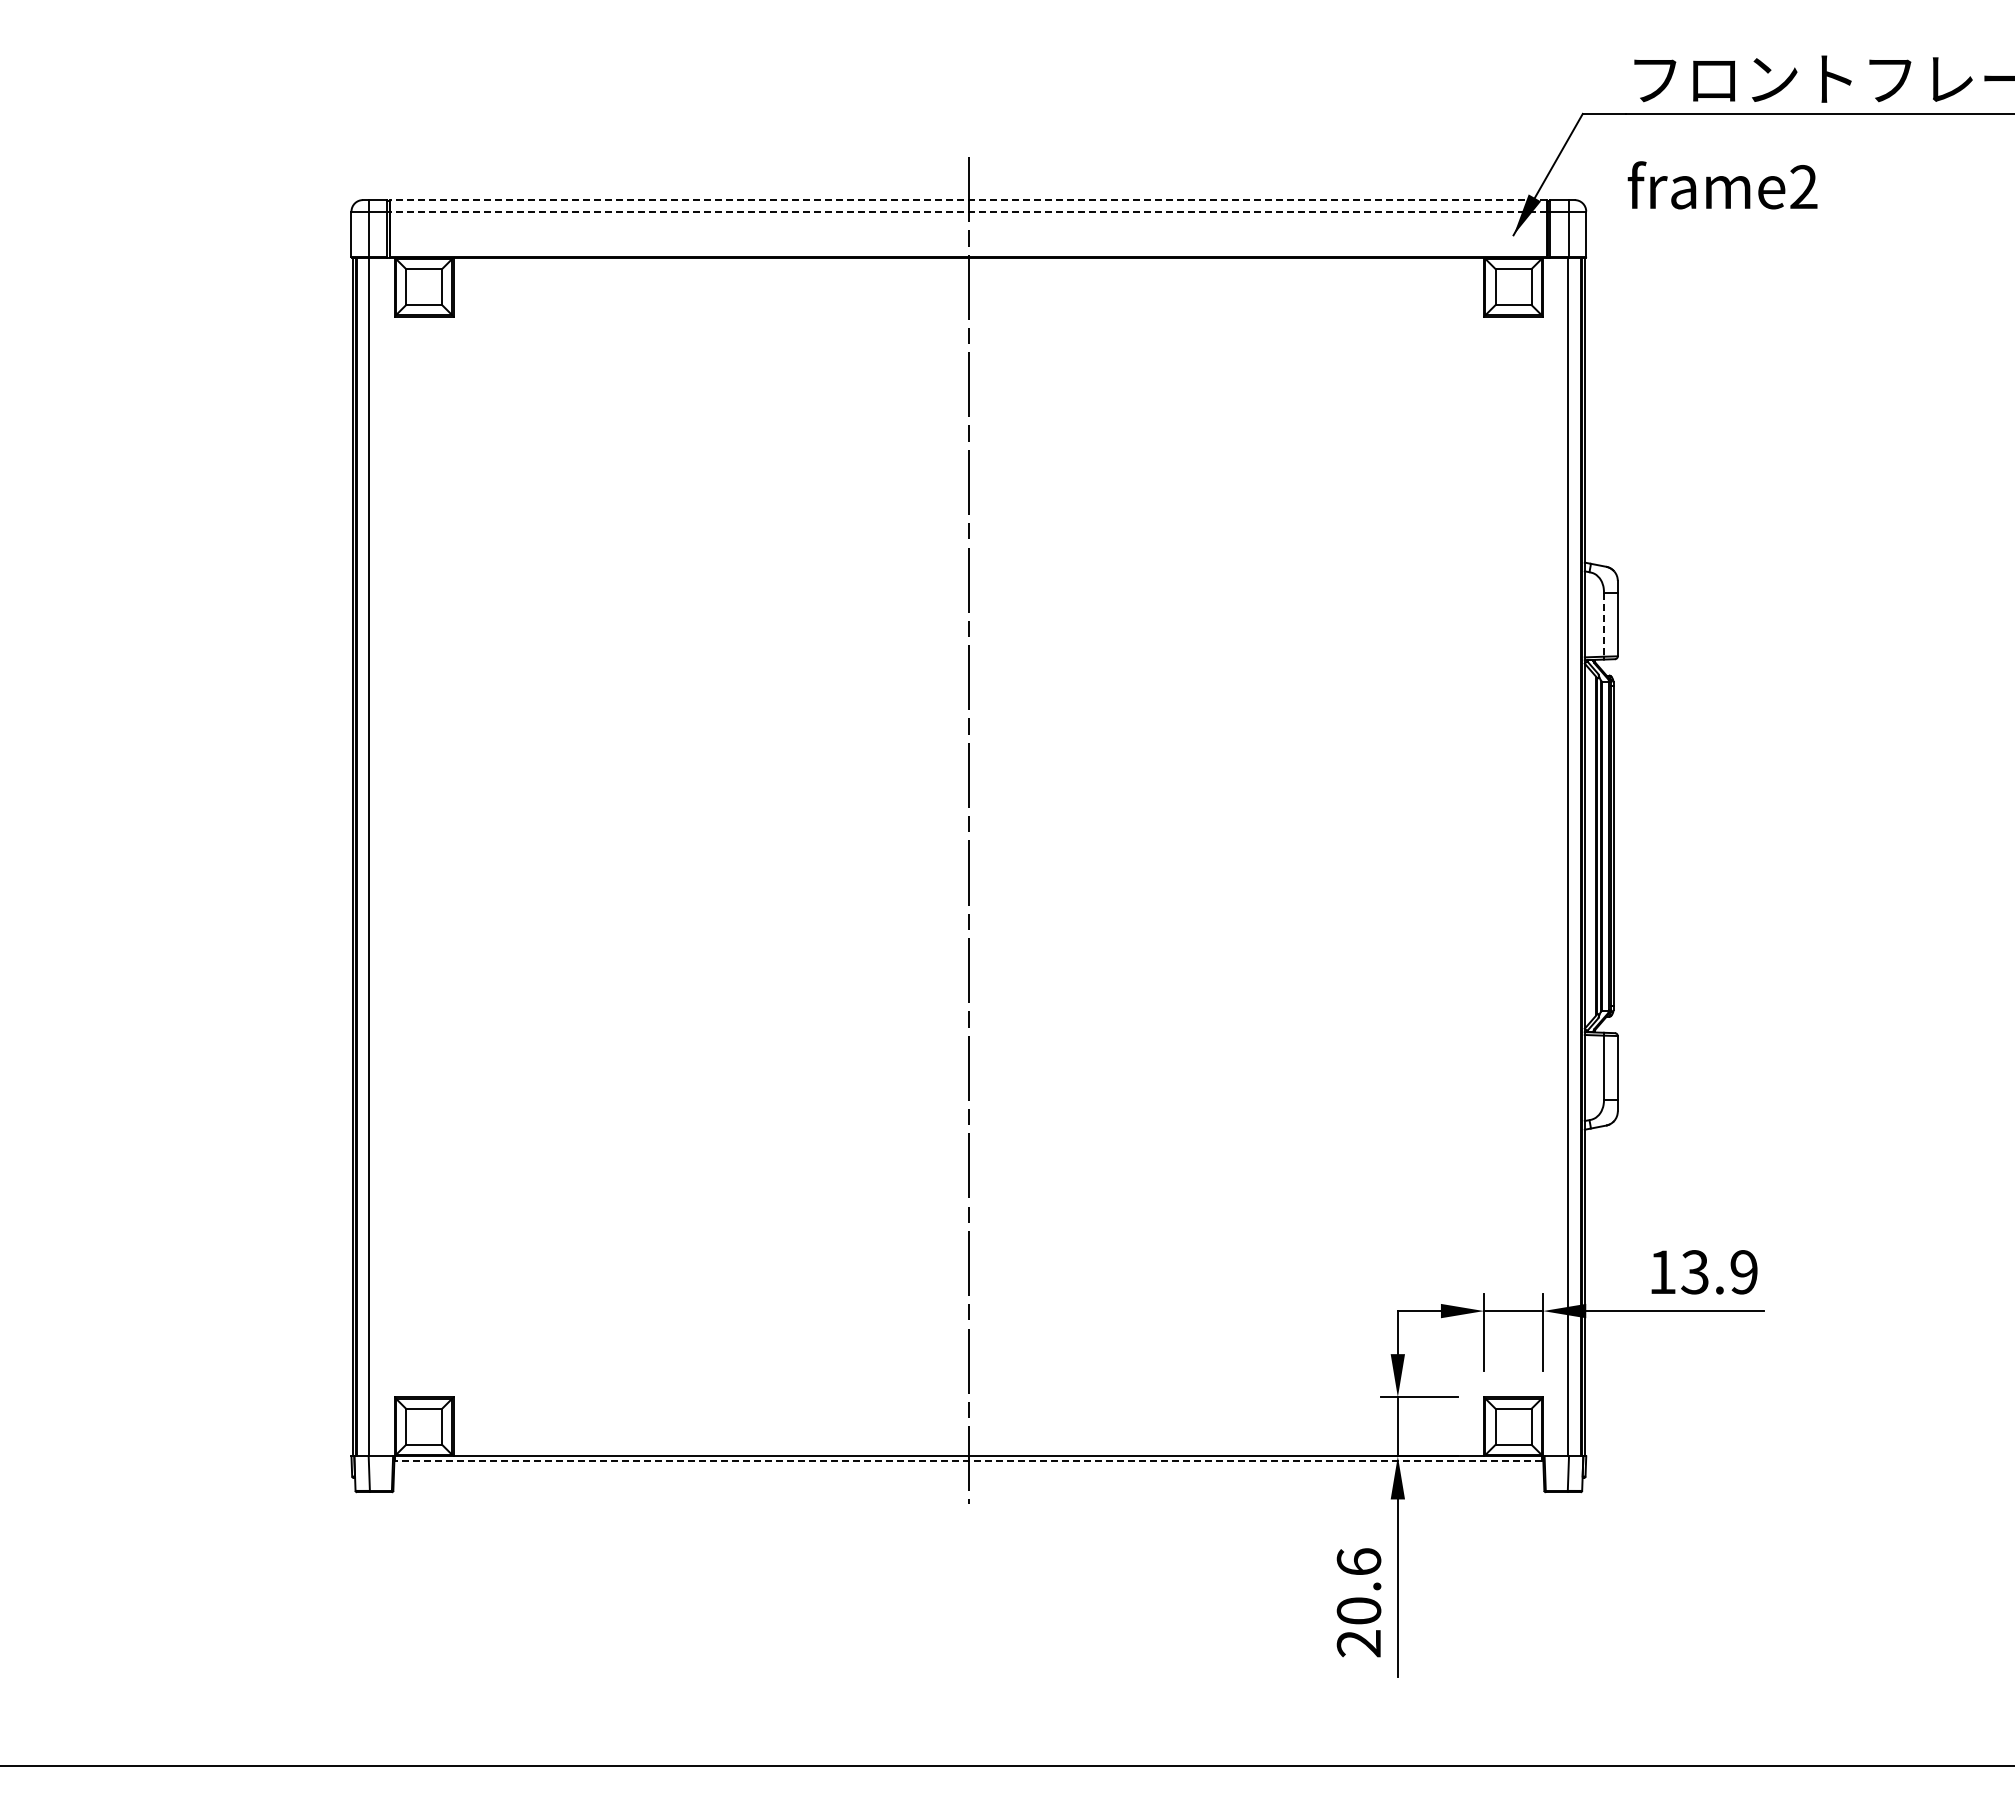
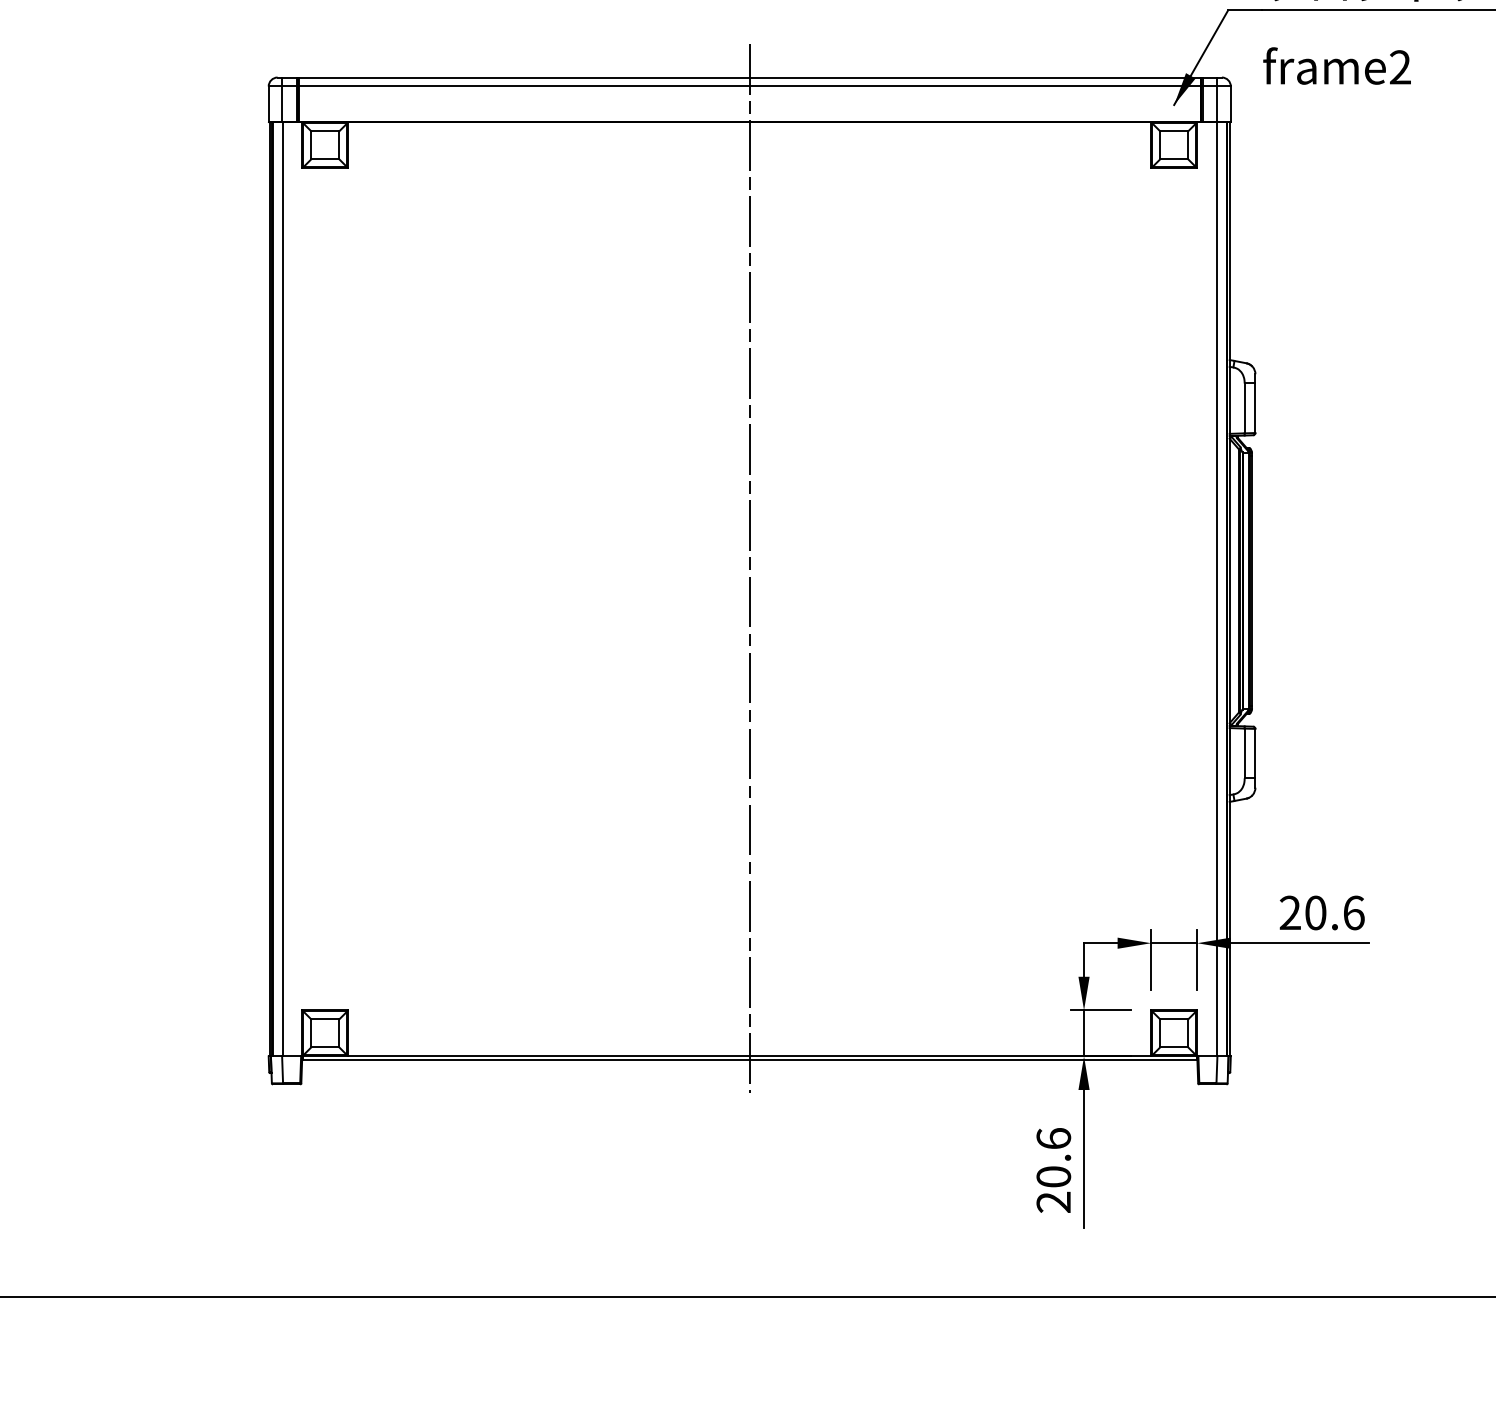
line: (968, 200) -> (749, 77), dashed -> solid
line: (968, 211) -> (749, 86), dashed -> solid
line: (1603, 624) -> (1244, 408), dashed -> solid
text: (1703, 1272) -> (1322, 913), 13.9 -> 20.6
line: (968, 1460) -> (749, 1059), dashed -> solid

